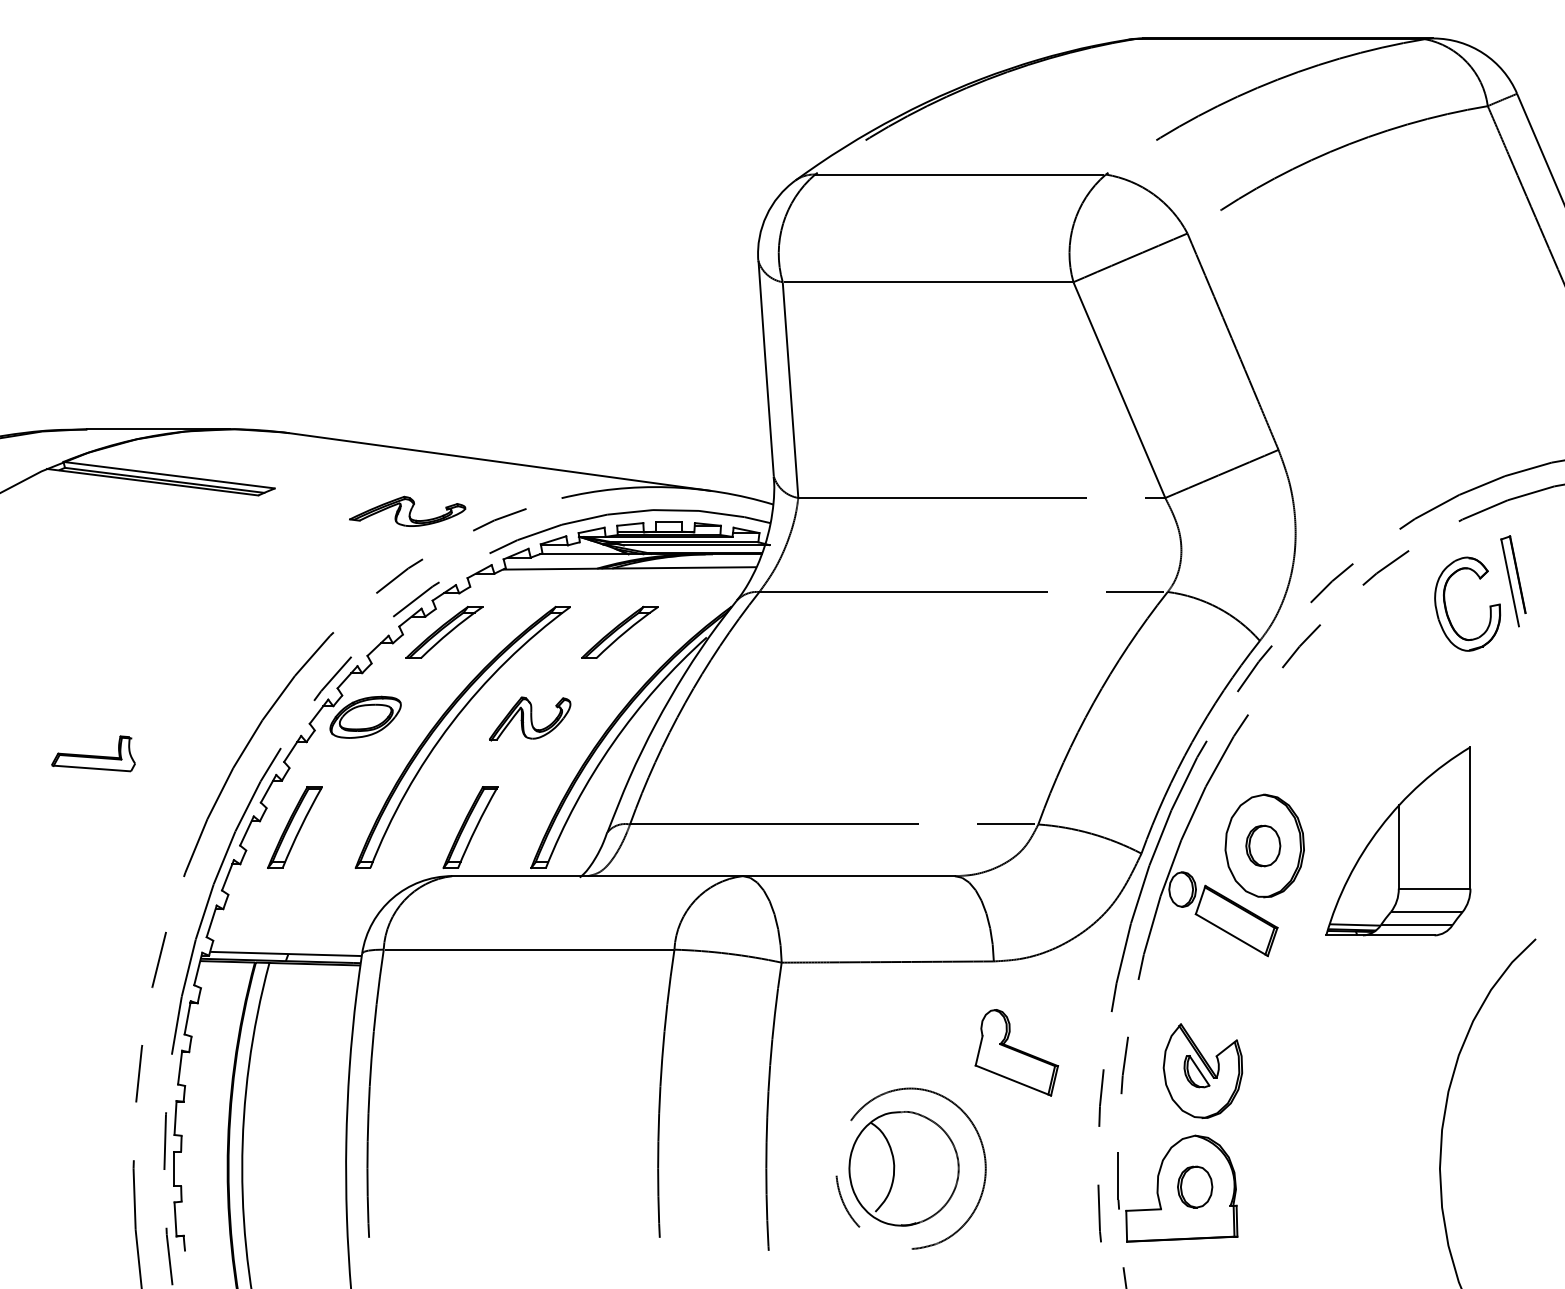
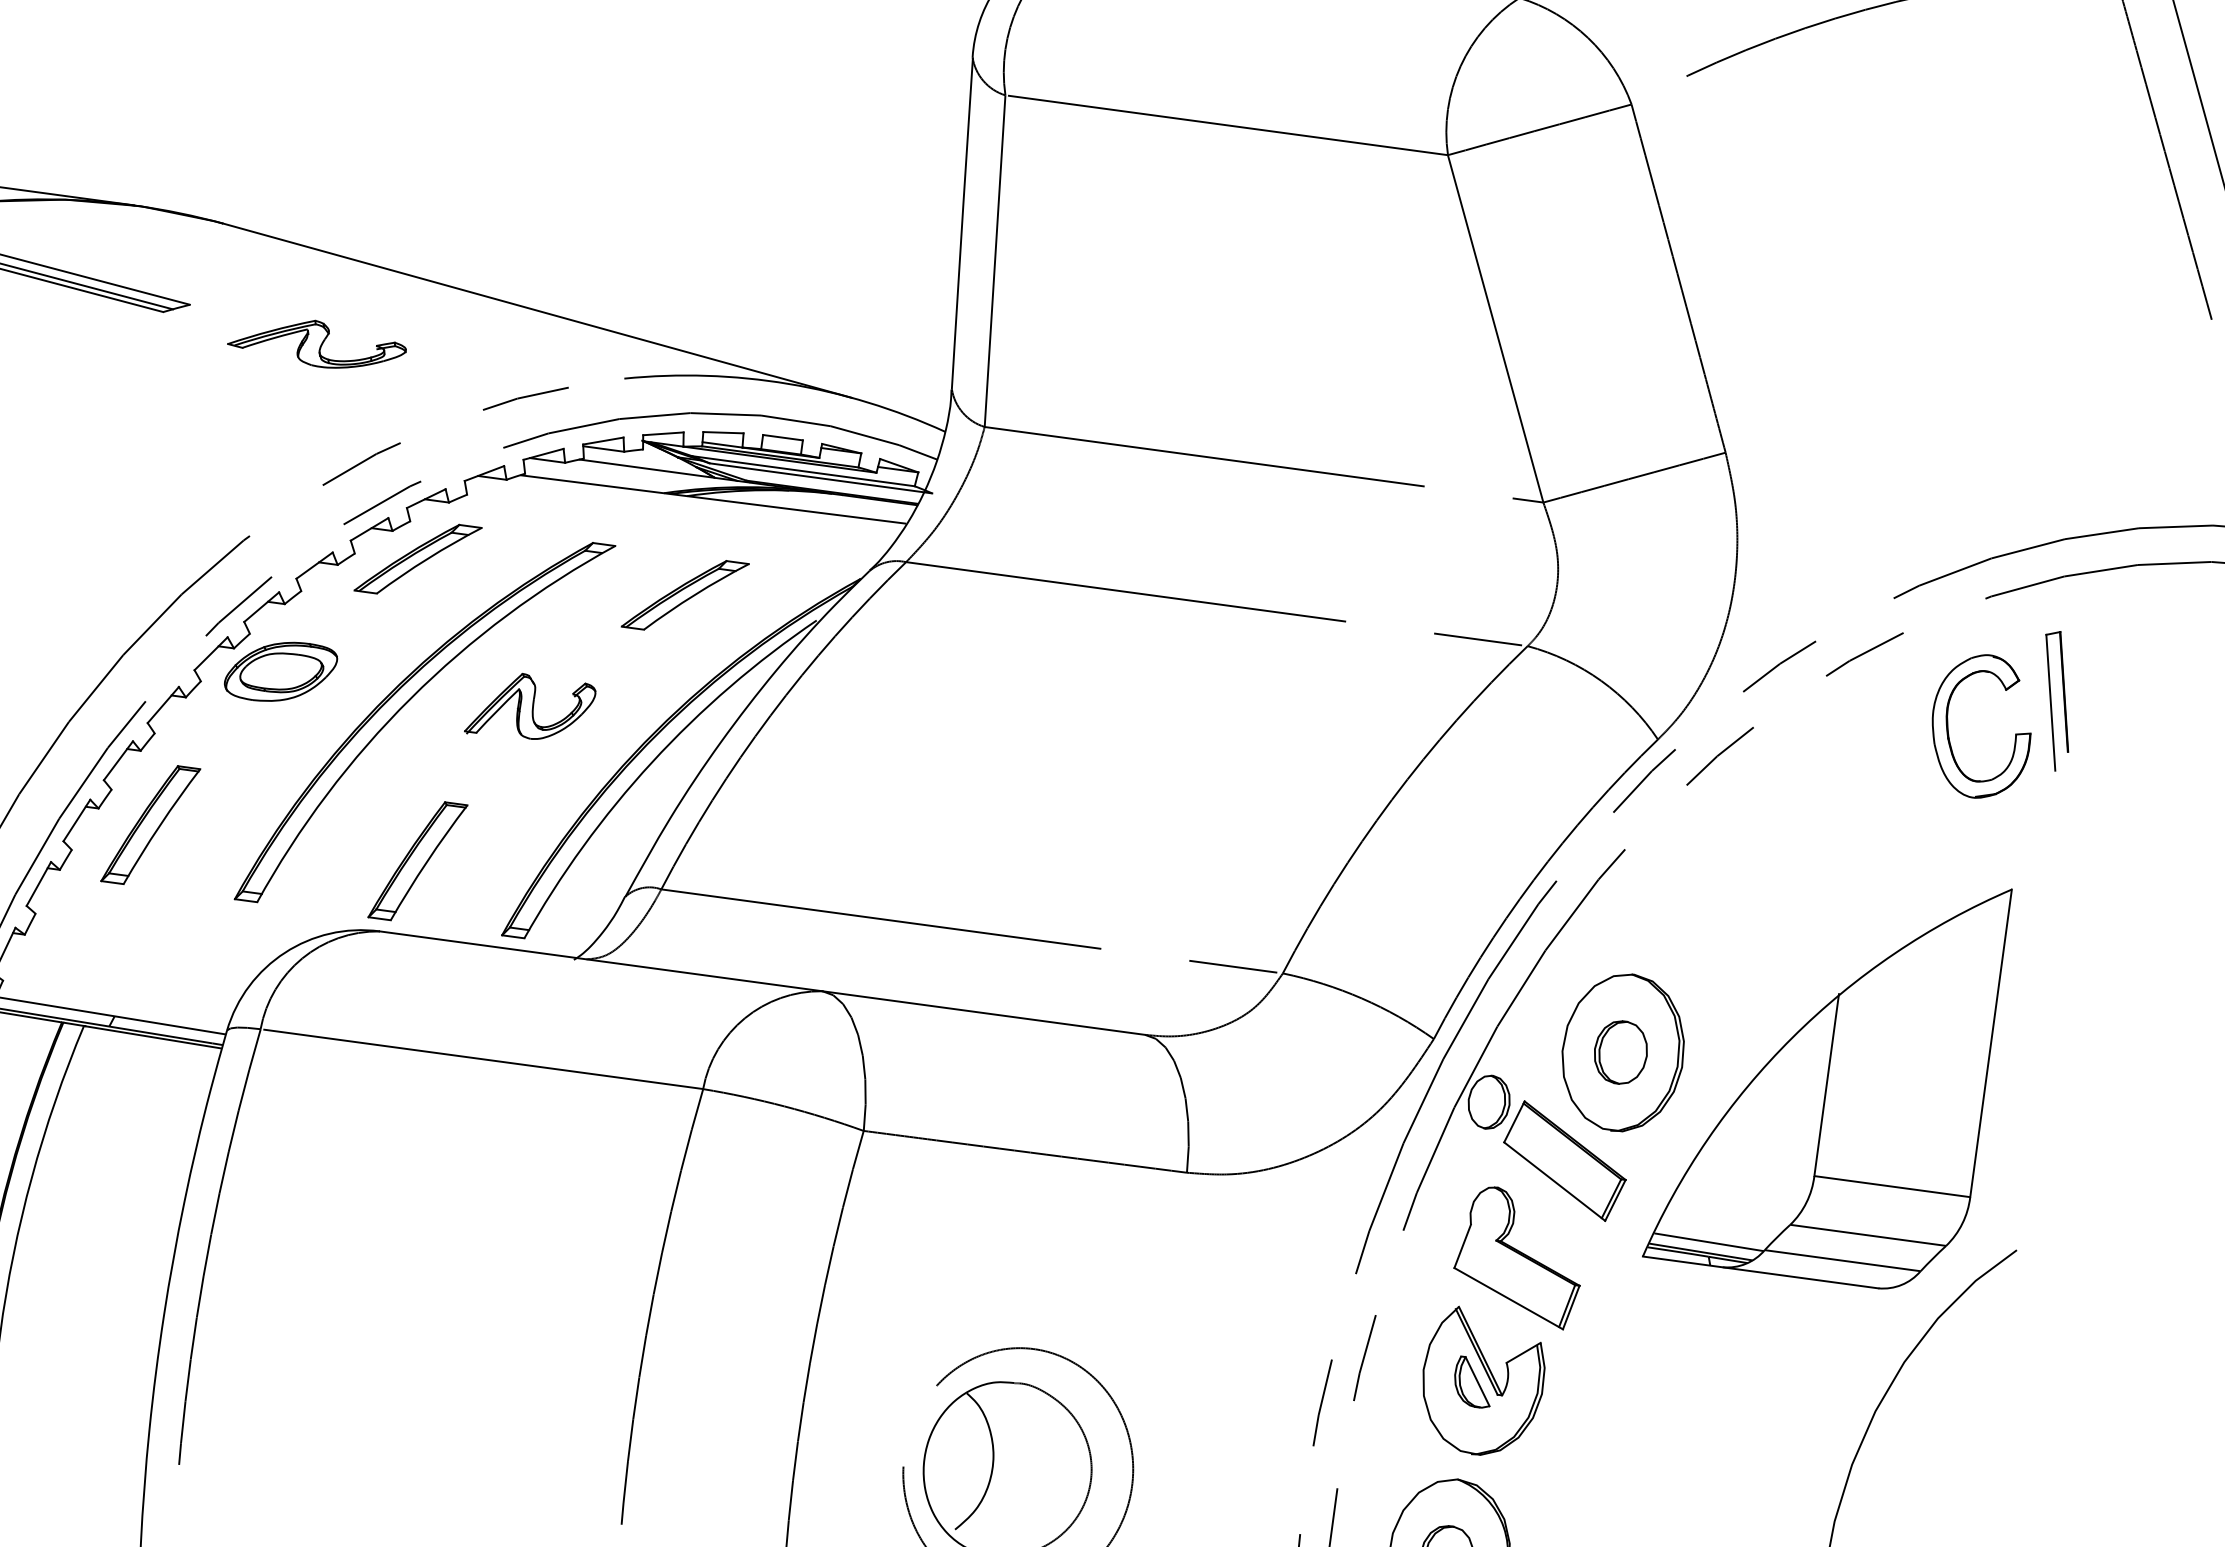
part: (407, 510) -> (317, 342), moved
part: (1398, 841) -> (1827, 1073), size x1.43
part: (1016, 1052) -> (1519, 1256), moved

